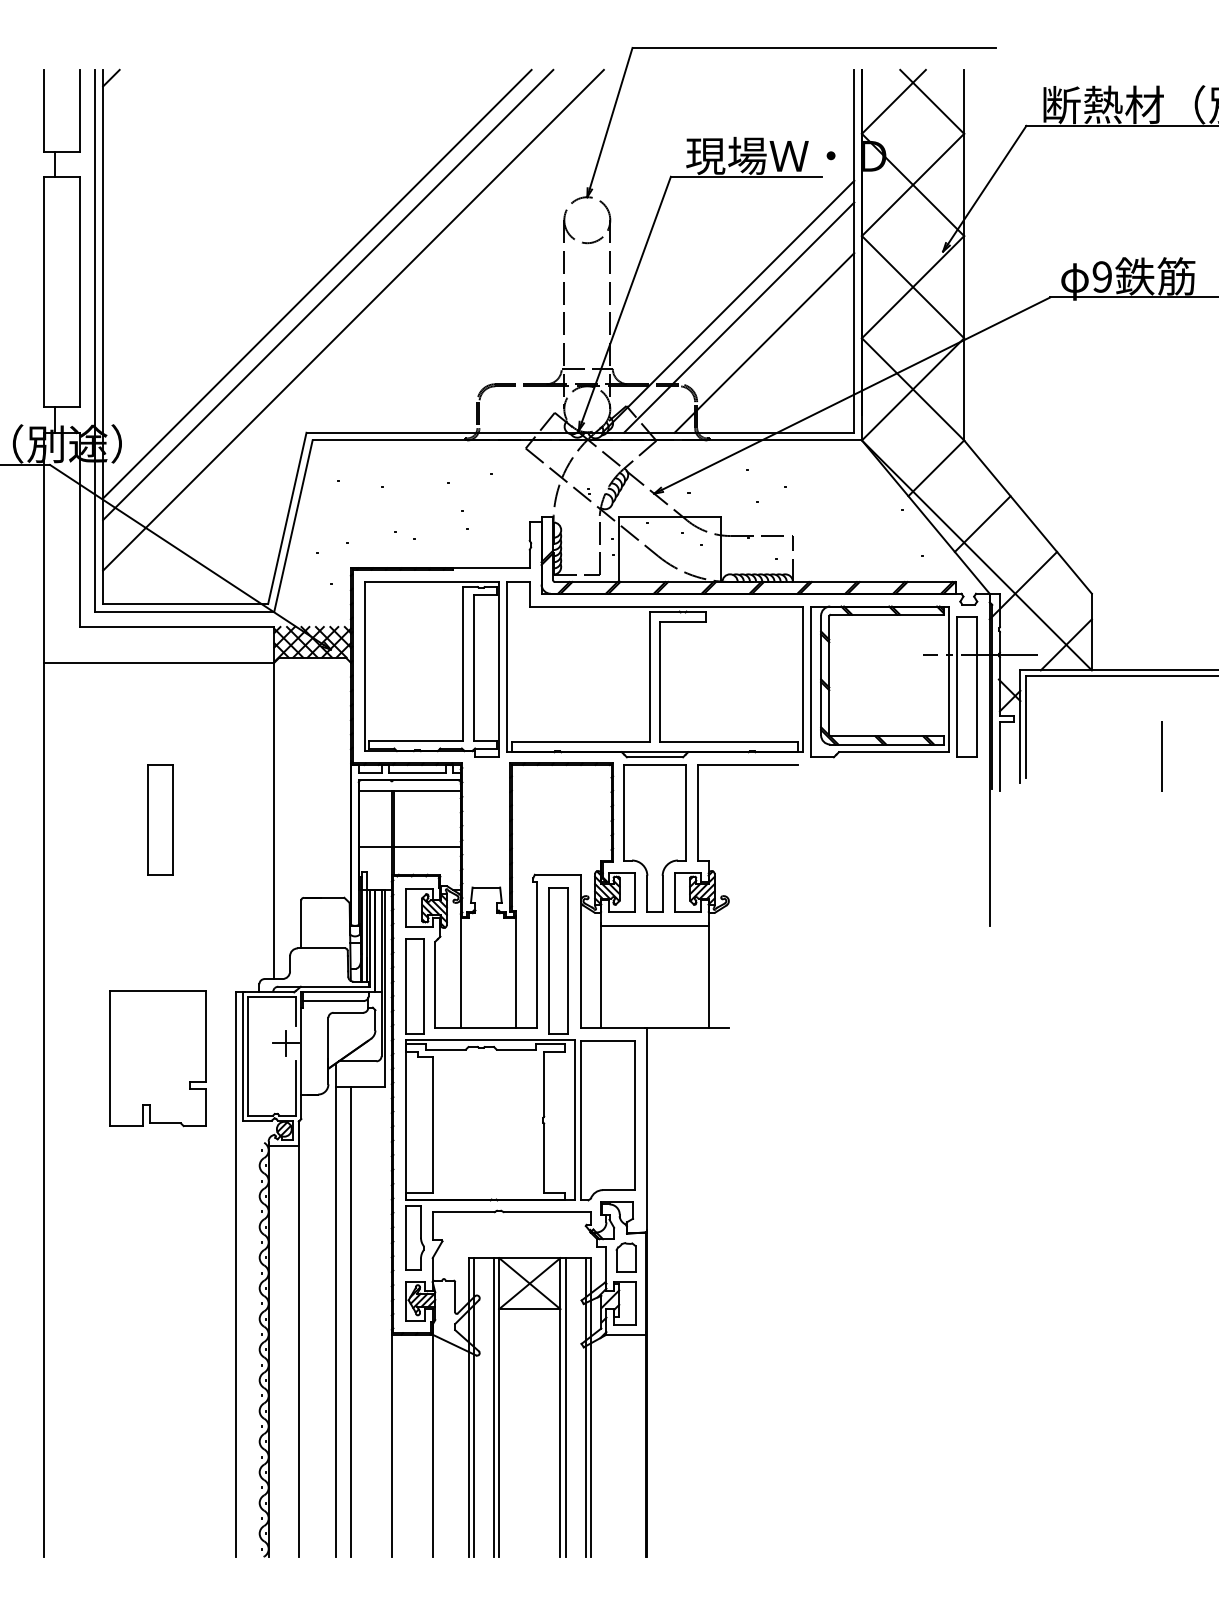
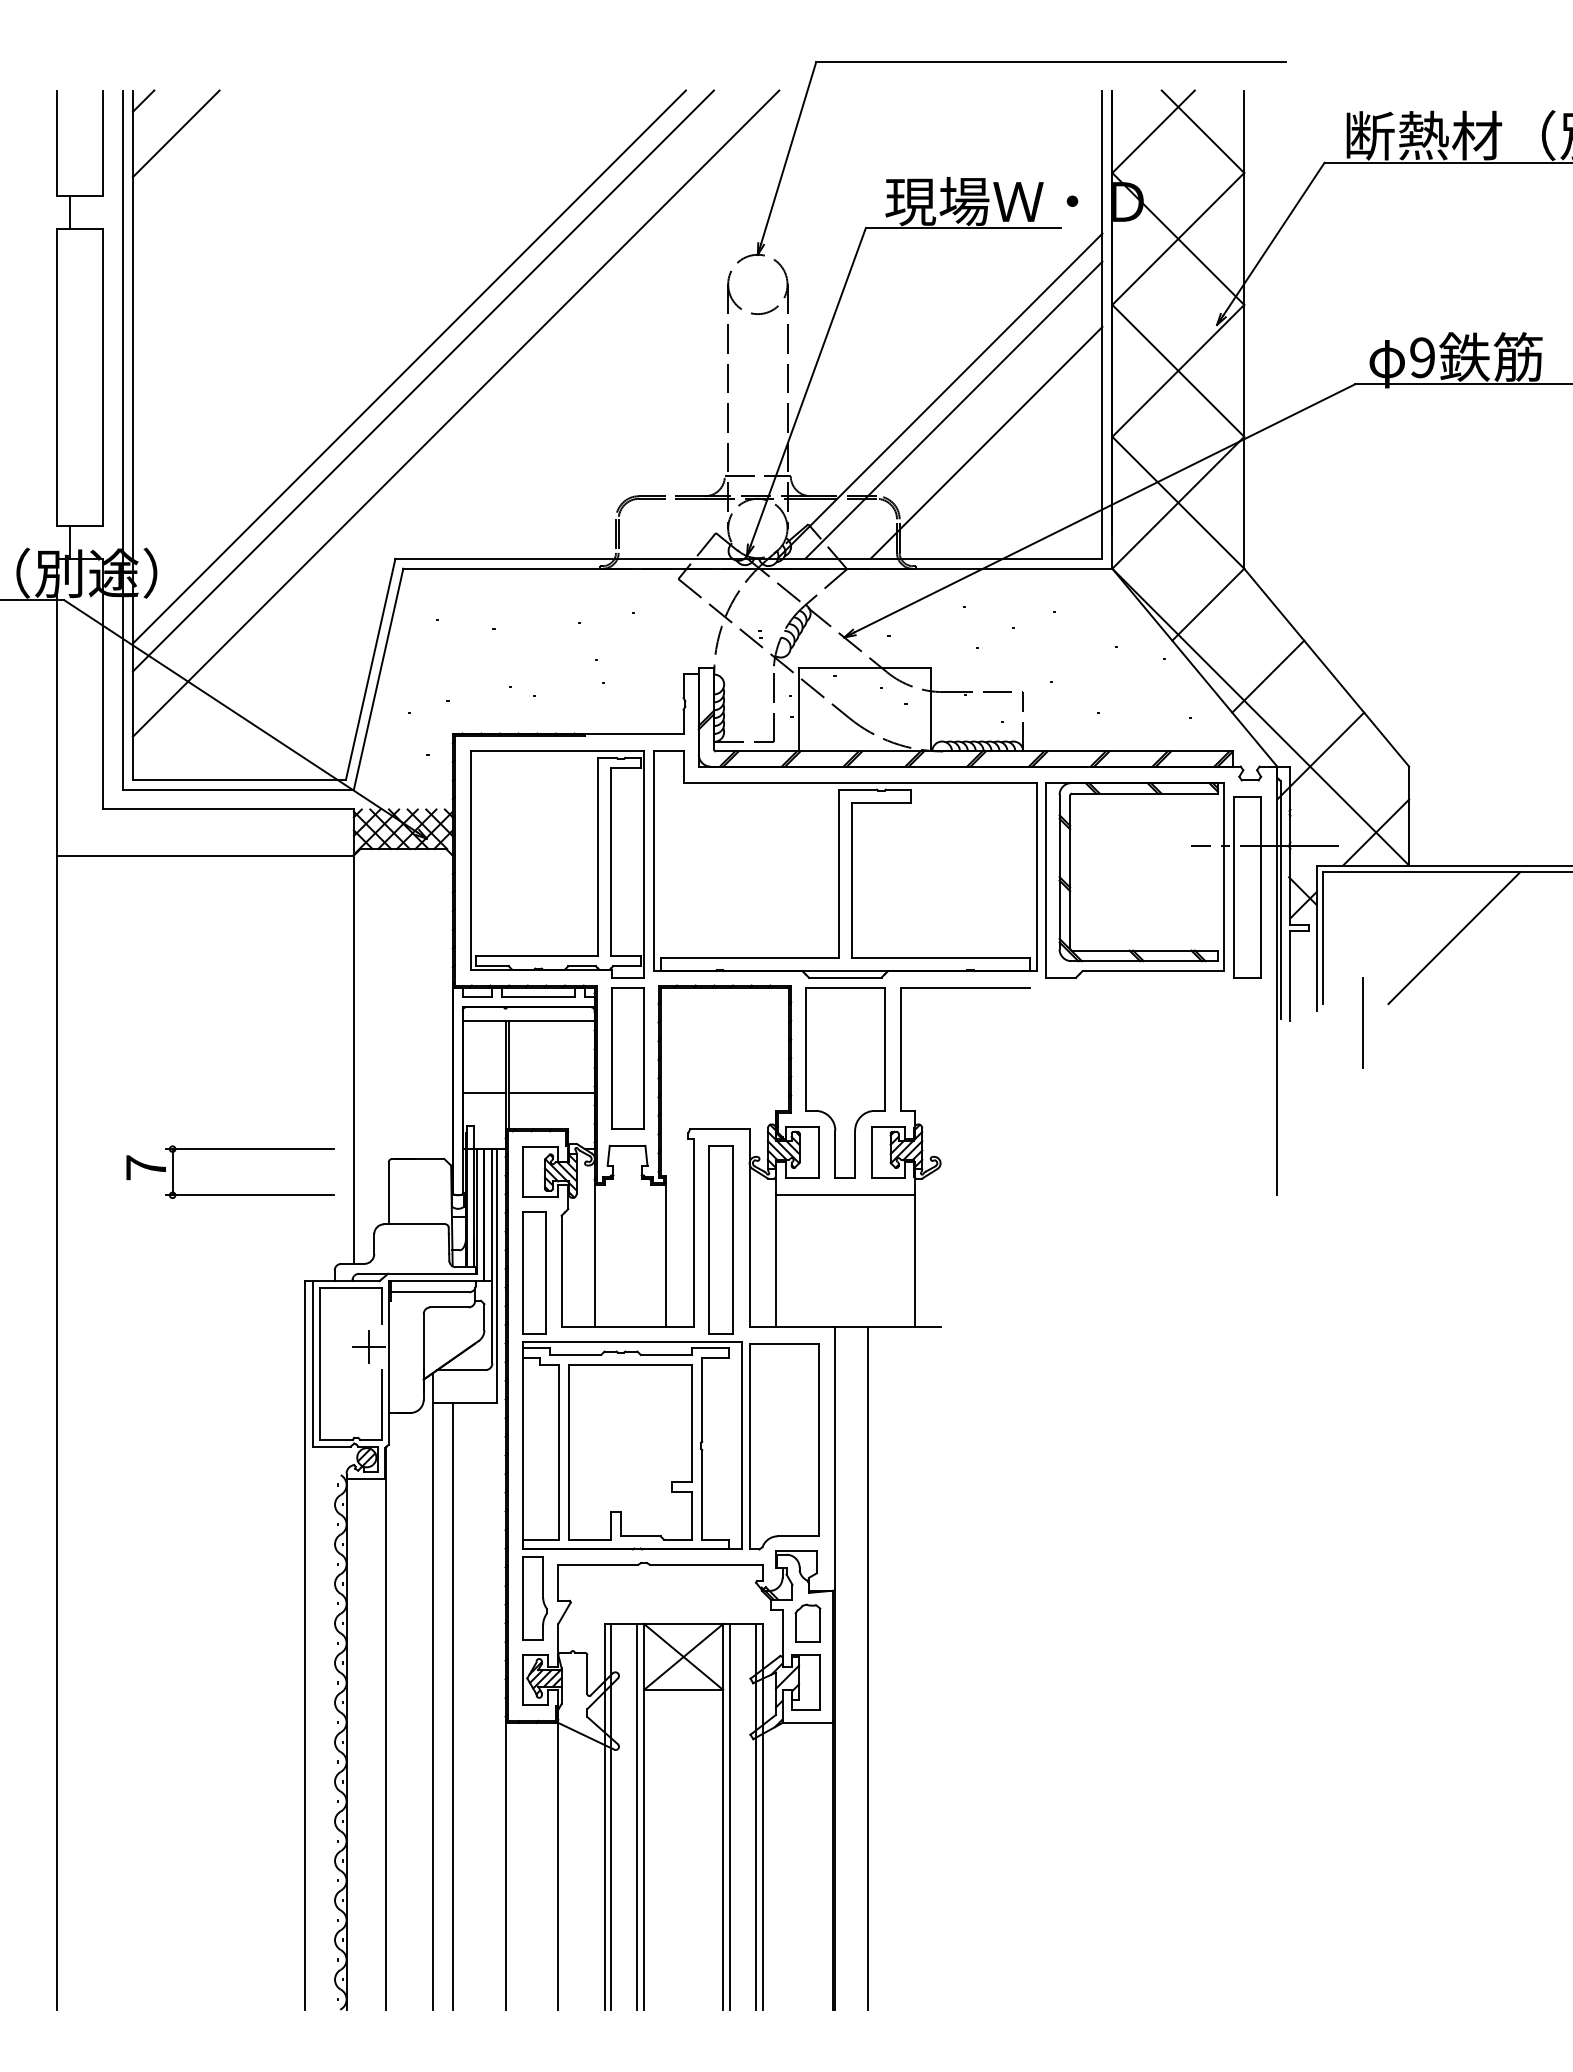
line: (136, 103) -> (175, 133), added
line: (1127, 726) -> (1454, 938), added
line: (1161, 755) -> (1362, 1022), moved
part: (160, 819) -> (627, 1058), moved
part: (178, 890) -> (230, 1149), added
part: (157, 1058) -> (630, 1452), moved
line: (673, 1292) -> (868, 1668), added

